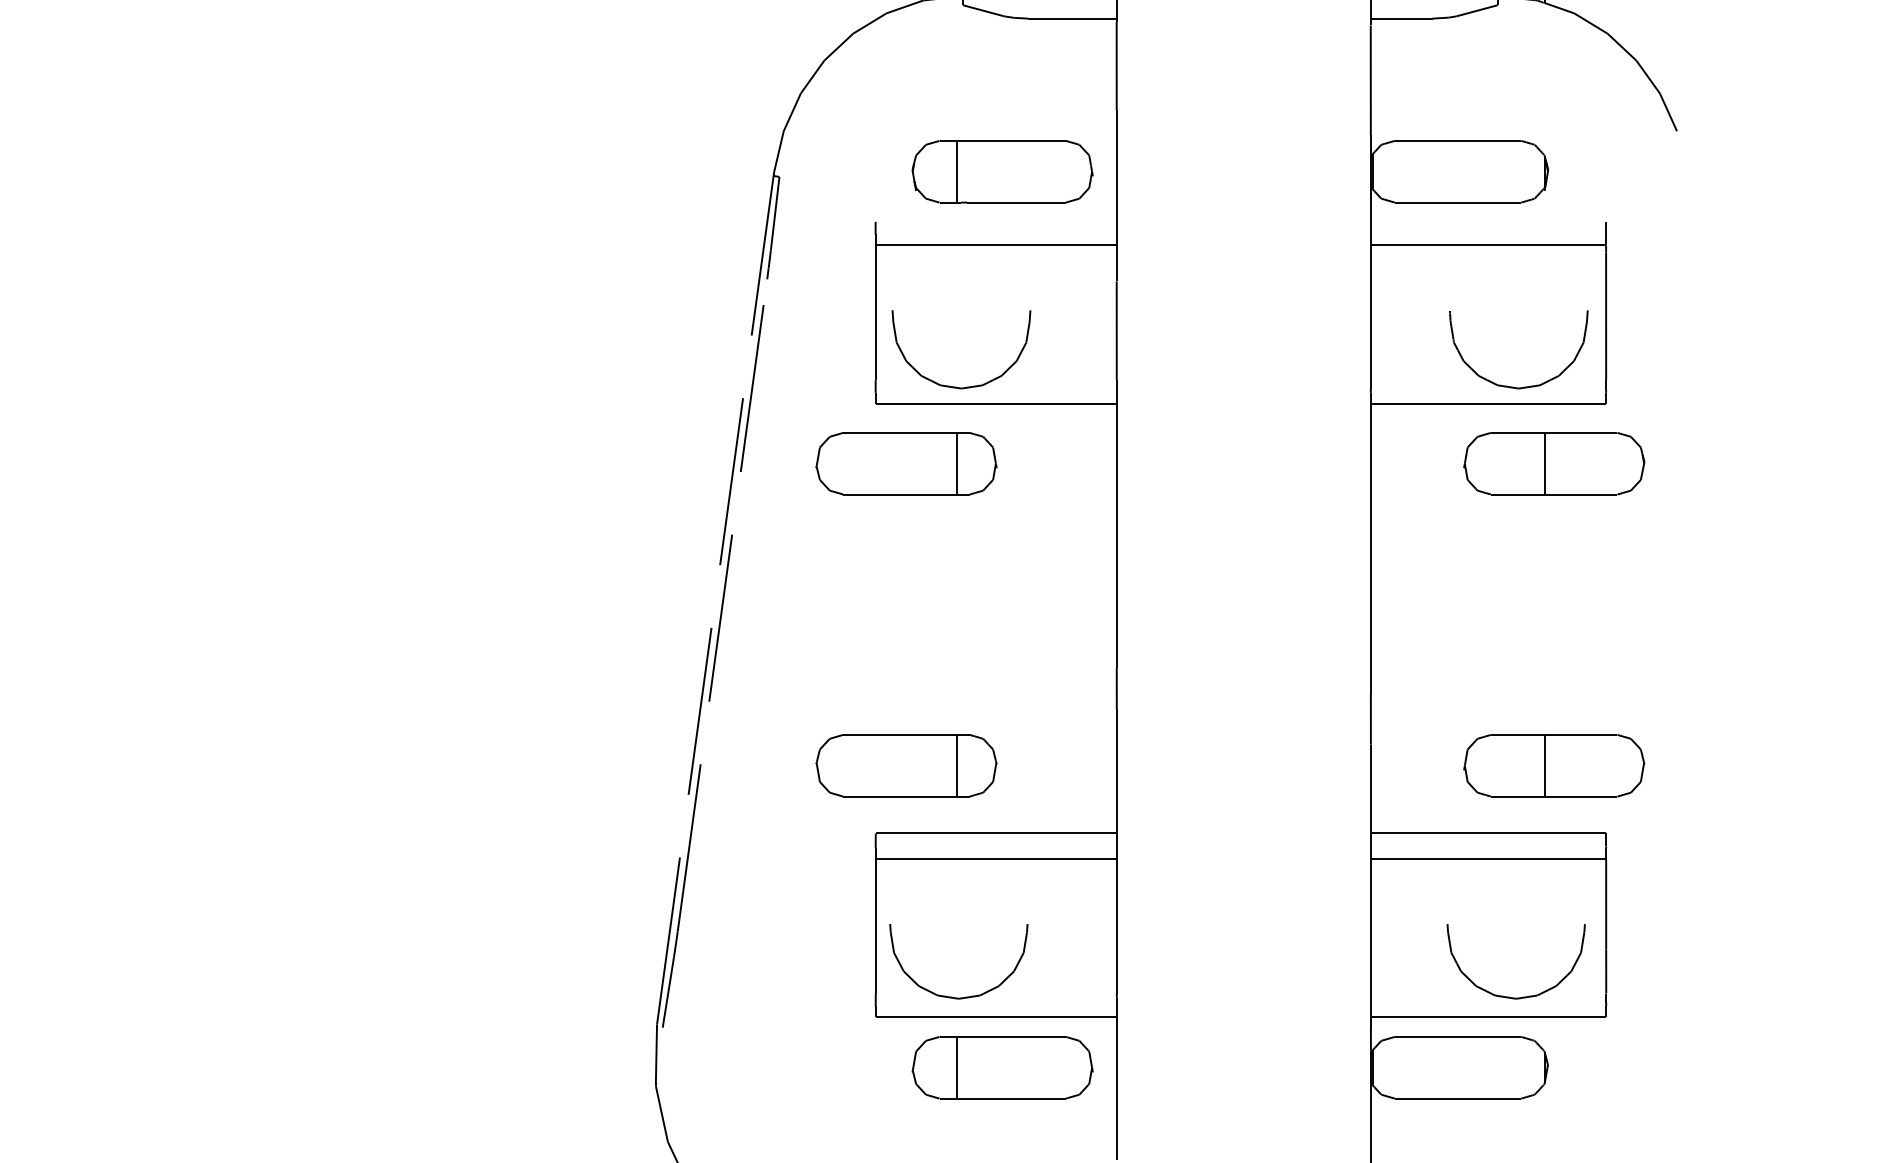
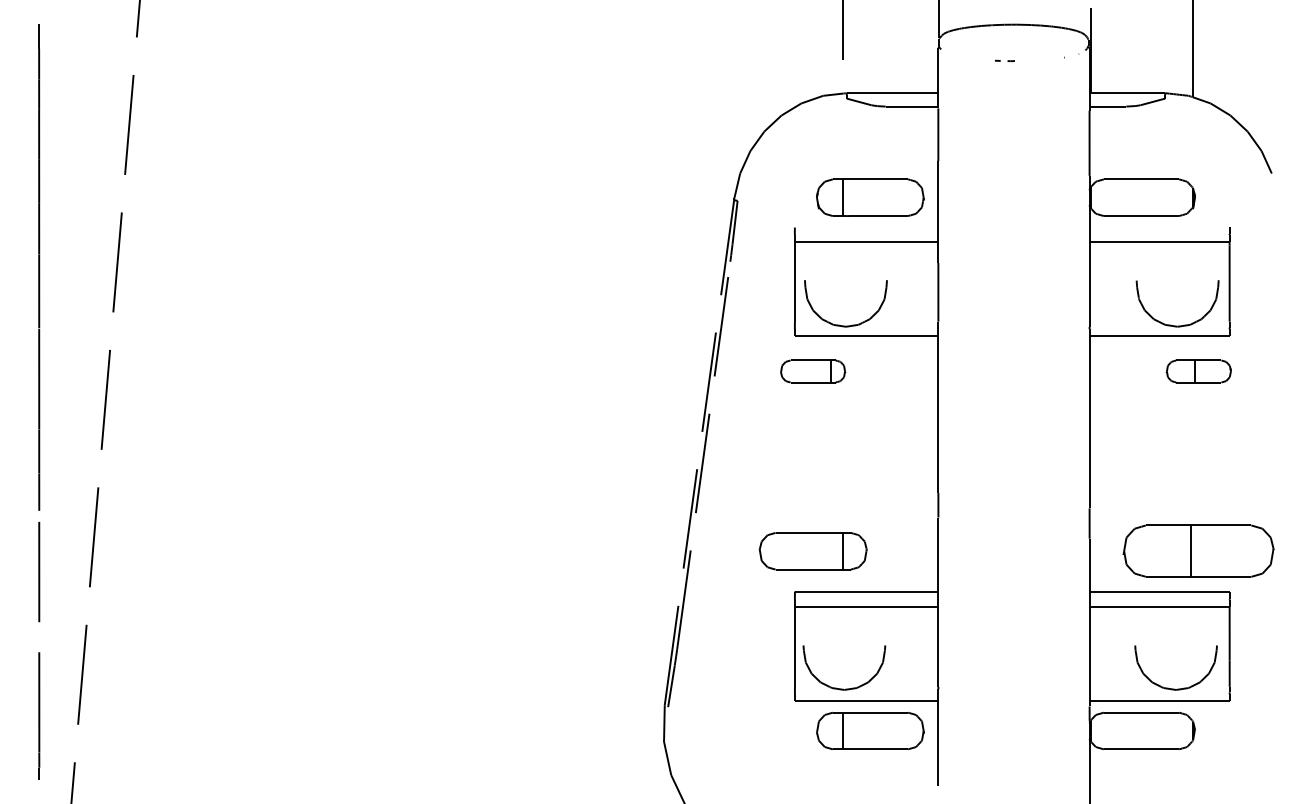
part: (905, 463) -> (812, 371), size x0.6
part: (1553, 463) -> (1198, 371), size x0.6
part: (1553, 766) -> (1198, 551), size x1.4

